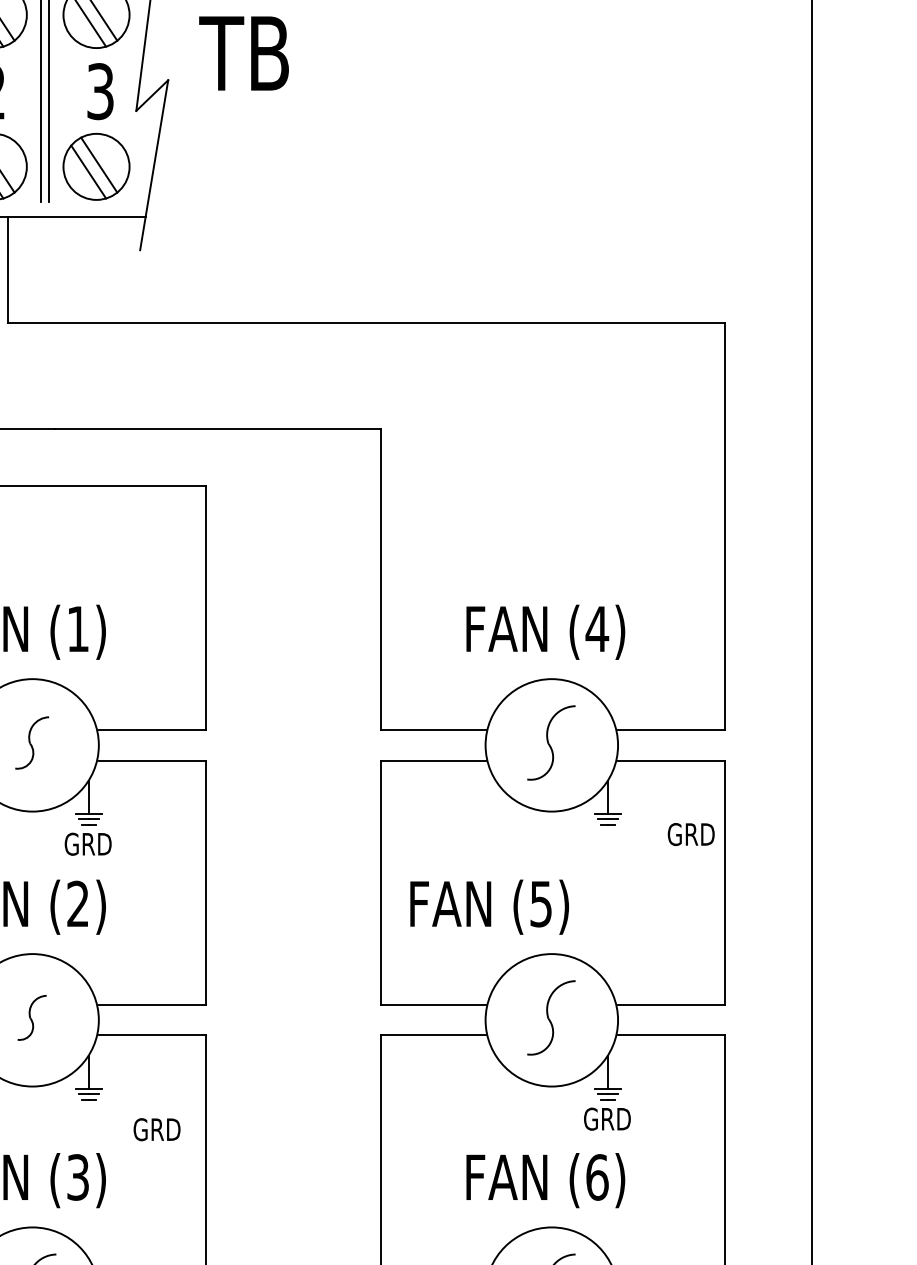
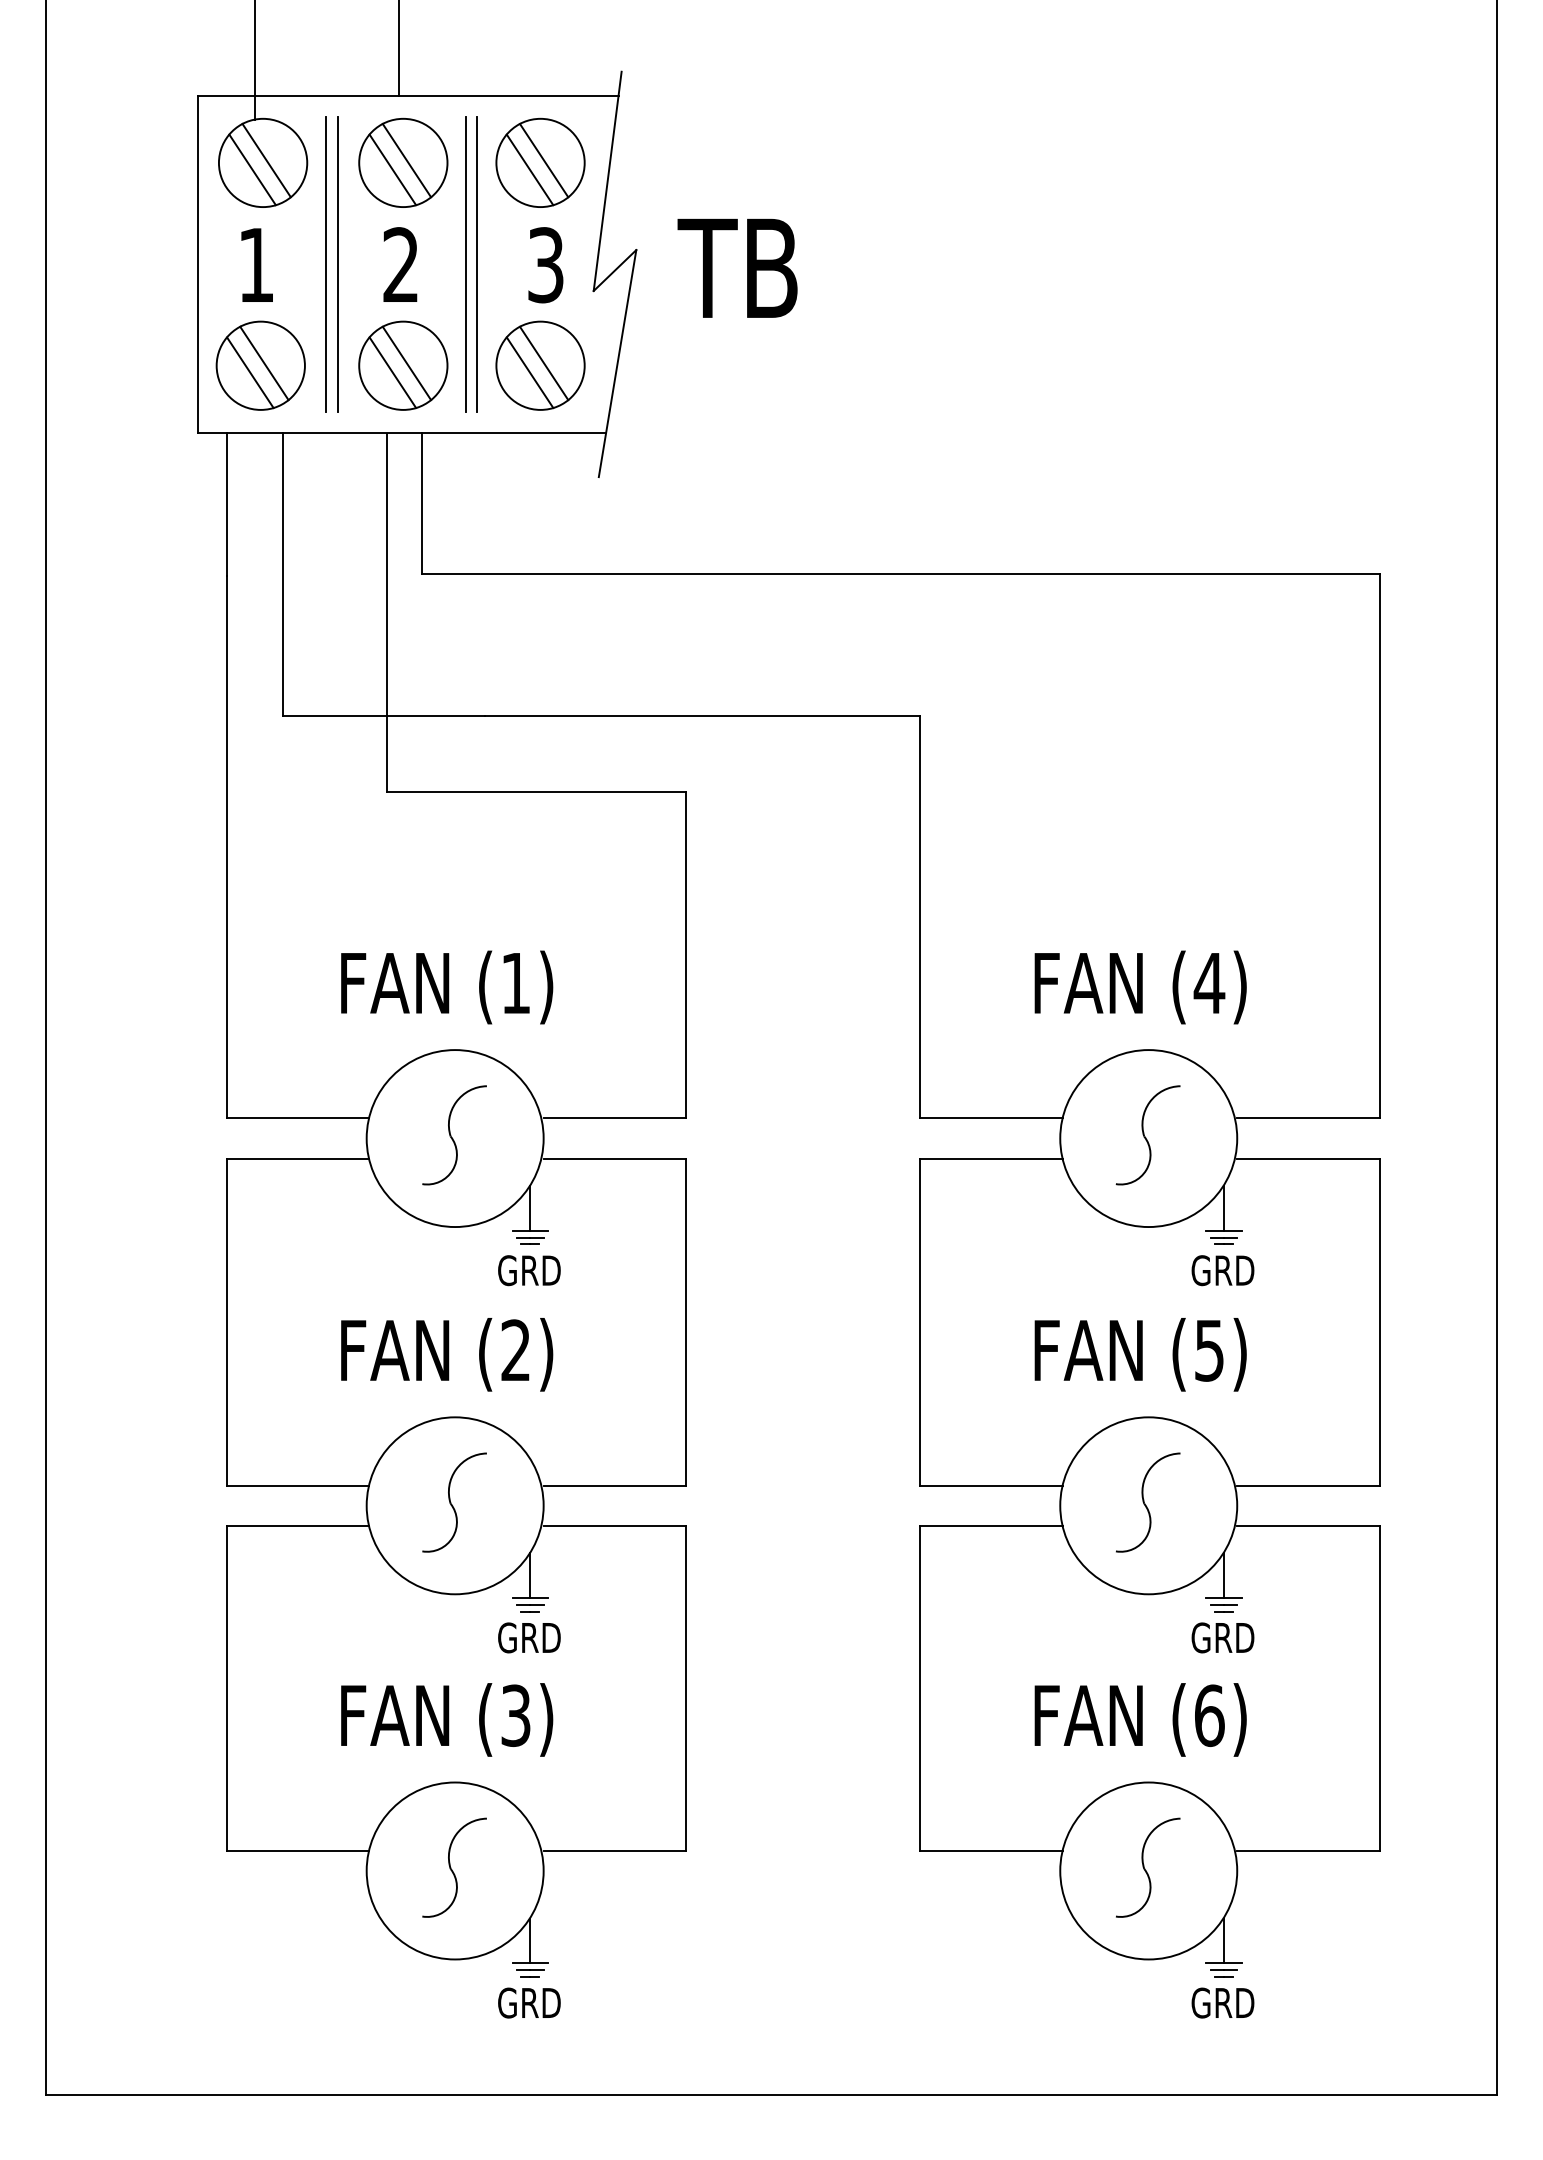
text: (243, 52) -> (737, 267), moved
part: (32, 743) -> (454, 1135), size x1.43
text: (690, 834) -> (1222, 1270), moved
text: (489, 907) -> (1140, 1354), moved
part: (32, 1017) -> (454, 1502), size x1.67
text: (157, 1129) -> (529, 1637), moved

